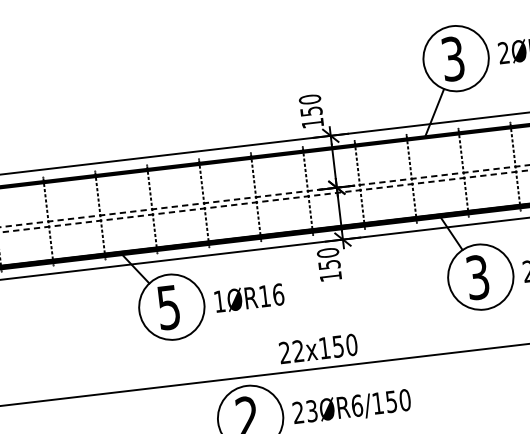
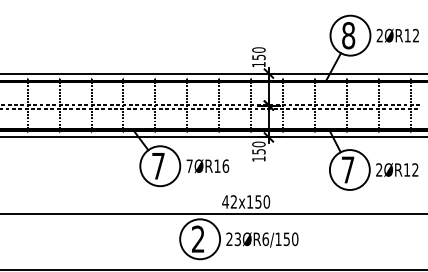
text: (452, 58) -> (348, 35), 3 -> 8
text: (476, 276) -> (347, 169), 3 -> 7
text: (219, 300) -> (189, 165), 1ØR16 -> 7ØR16
text: (169, 307) -> (158, 166), 5 -> 7
text: (284, 352) -> (225, 201), 22x150 -> 42x150

